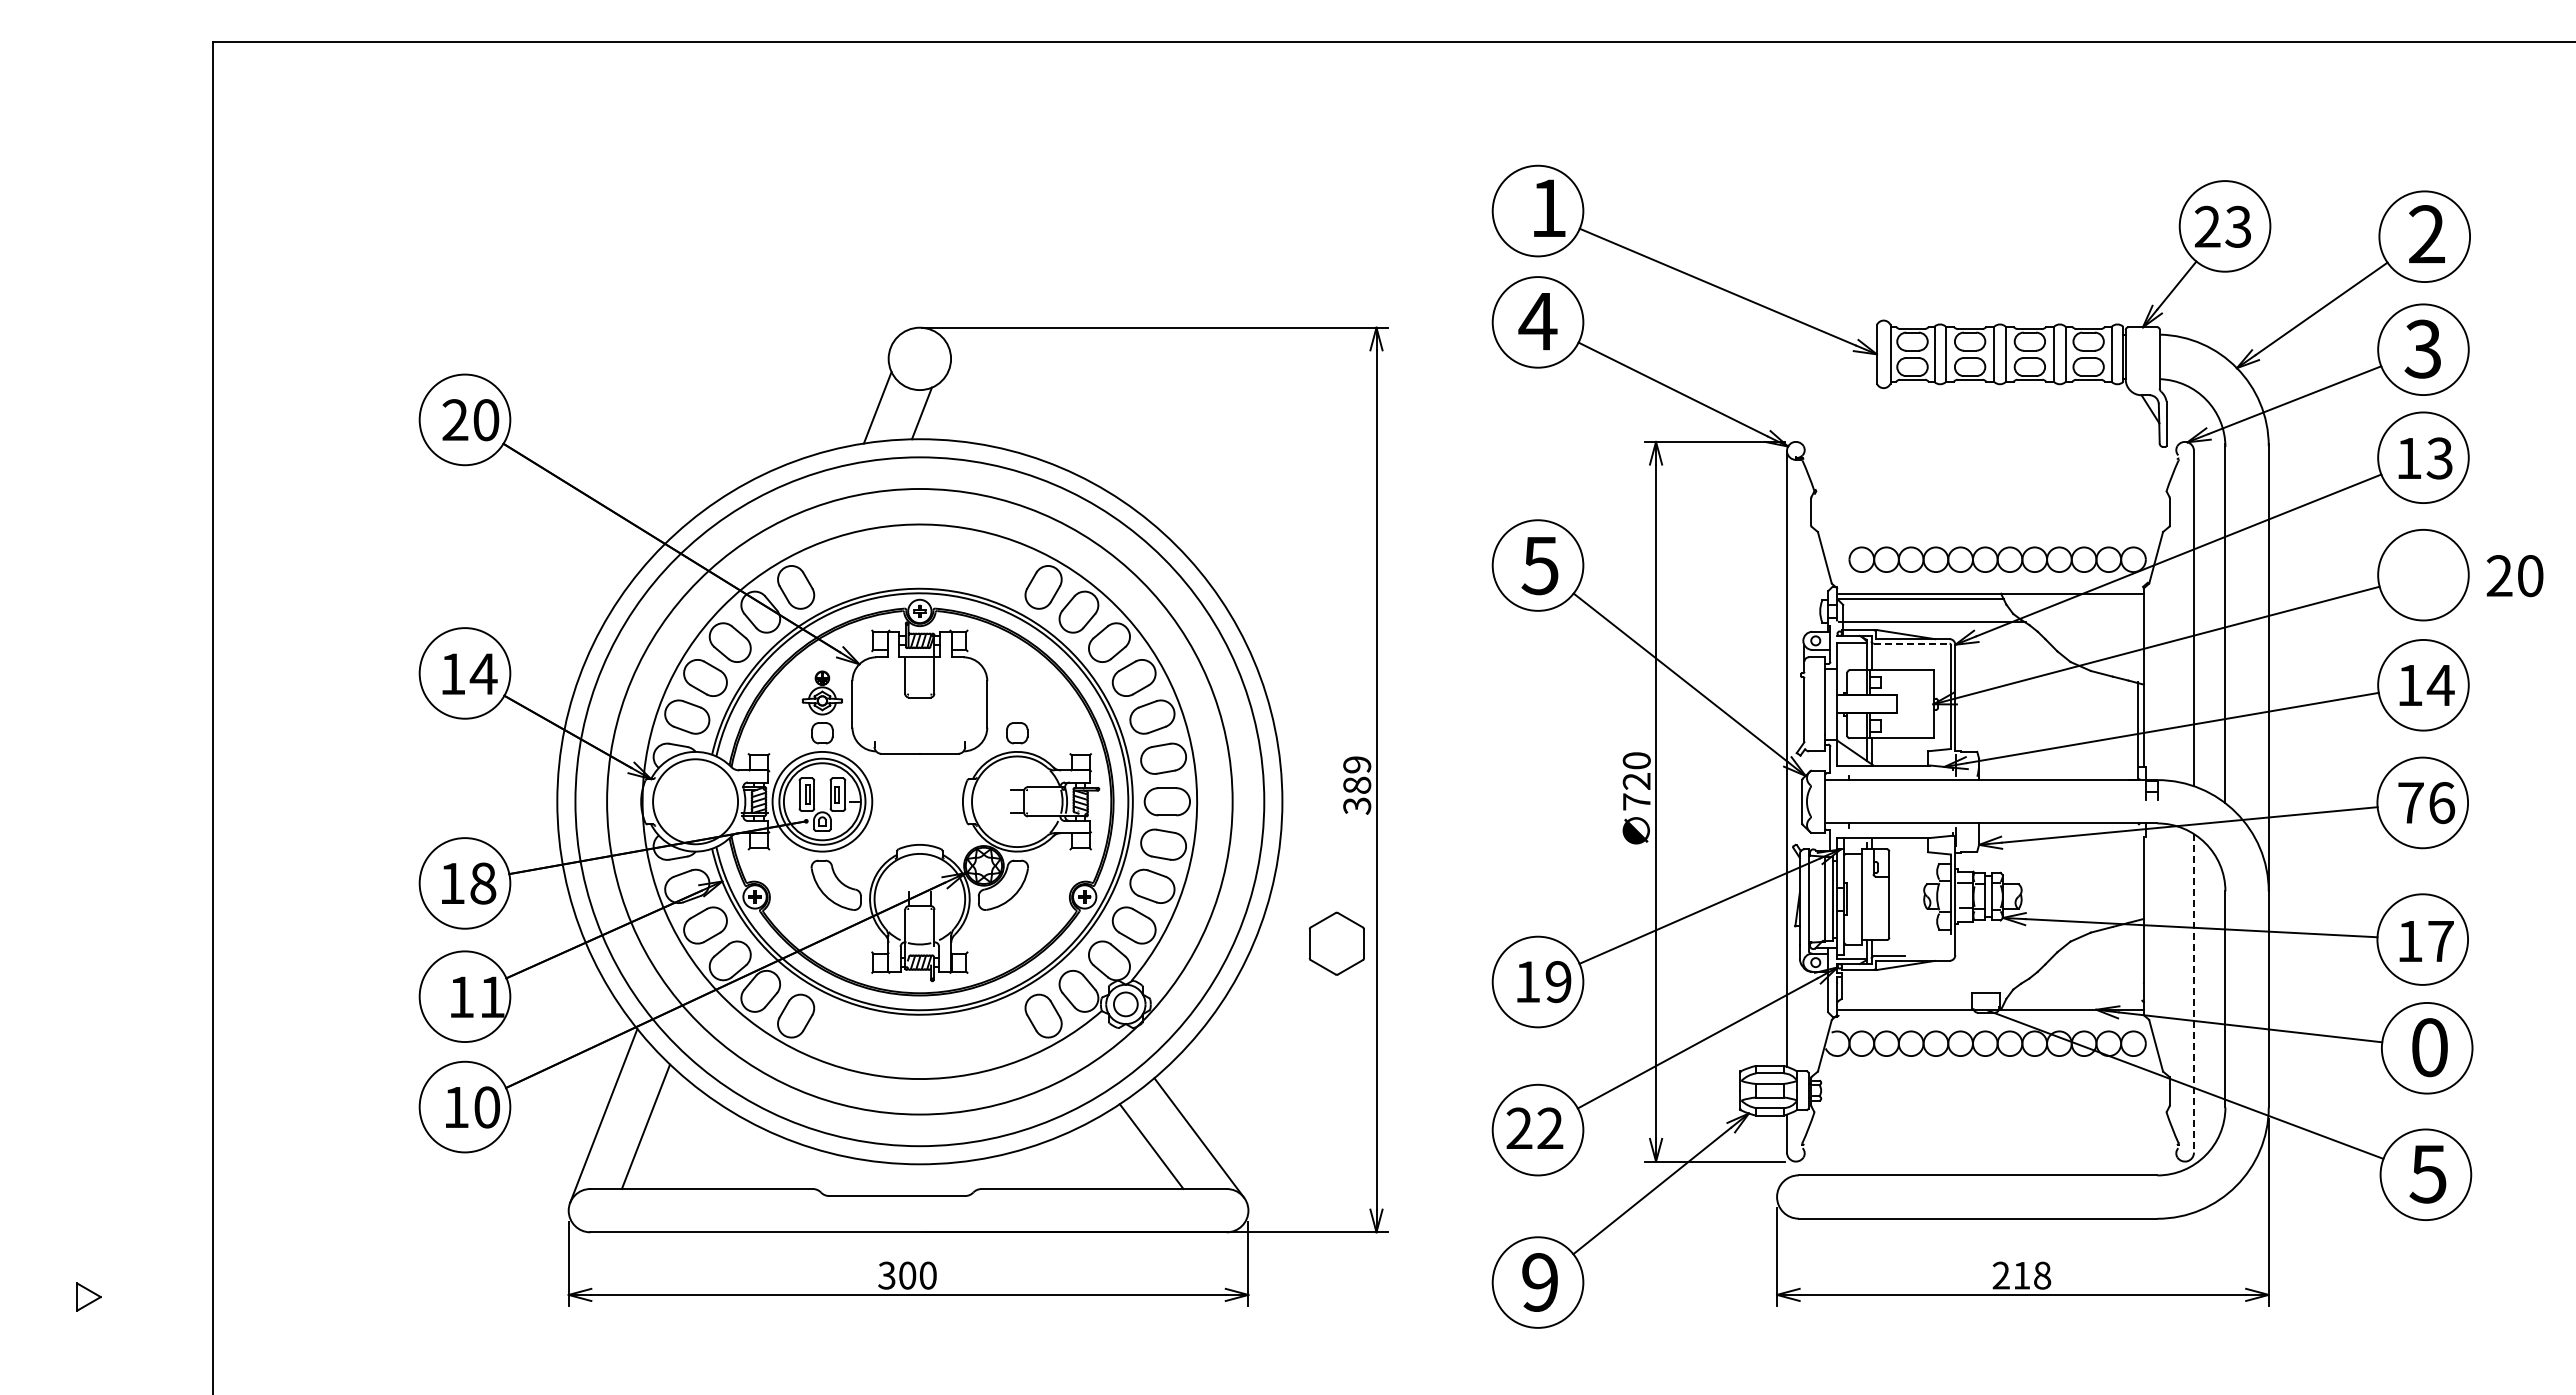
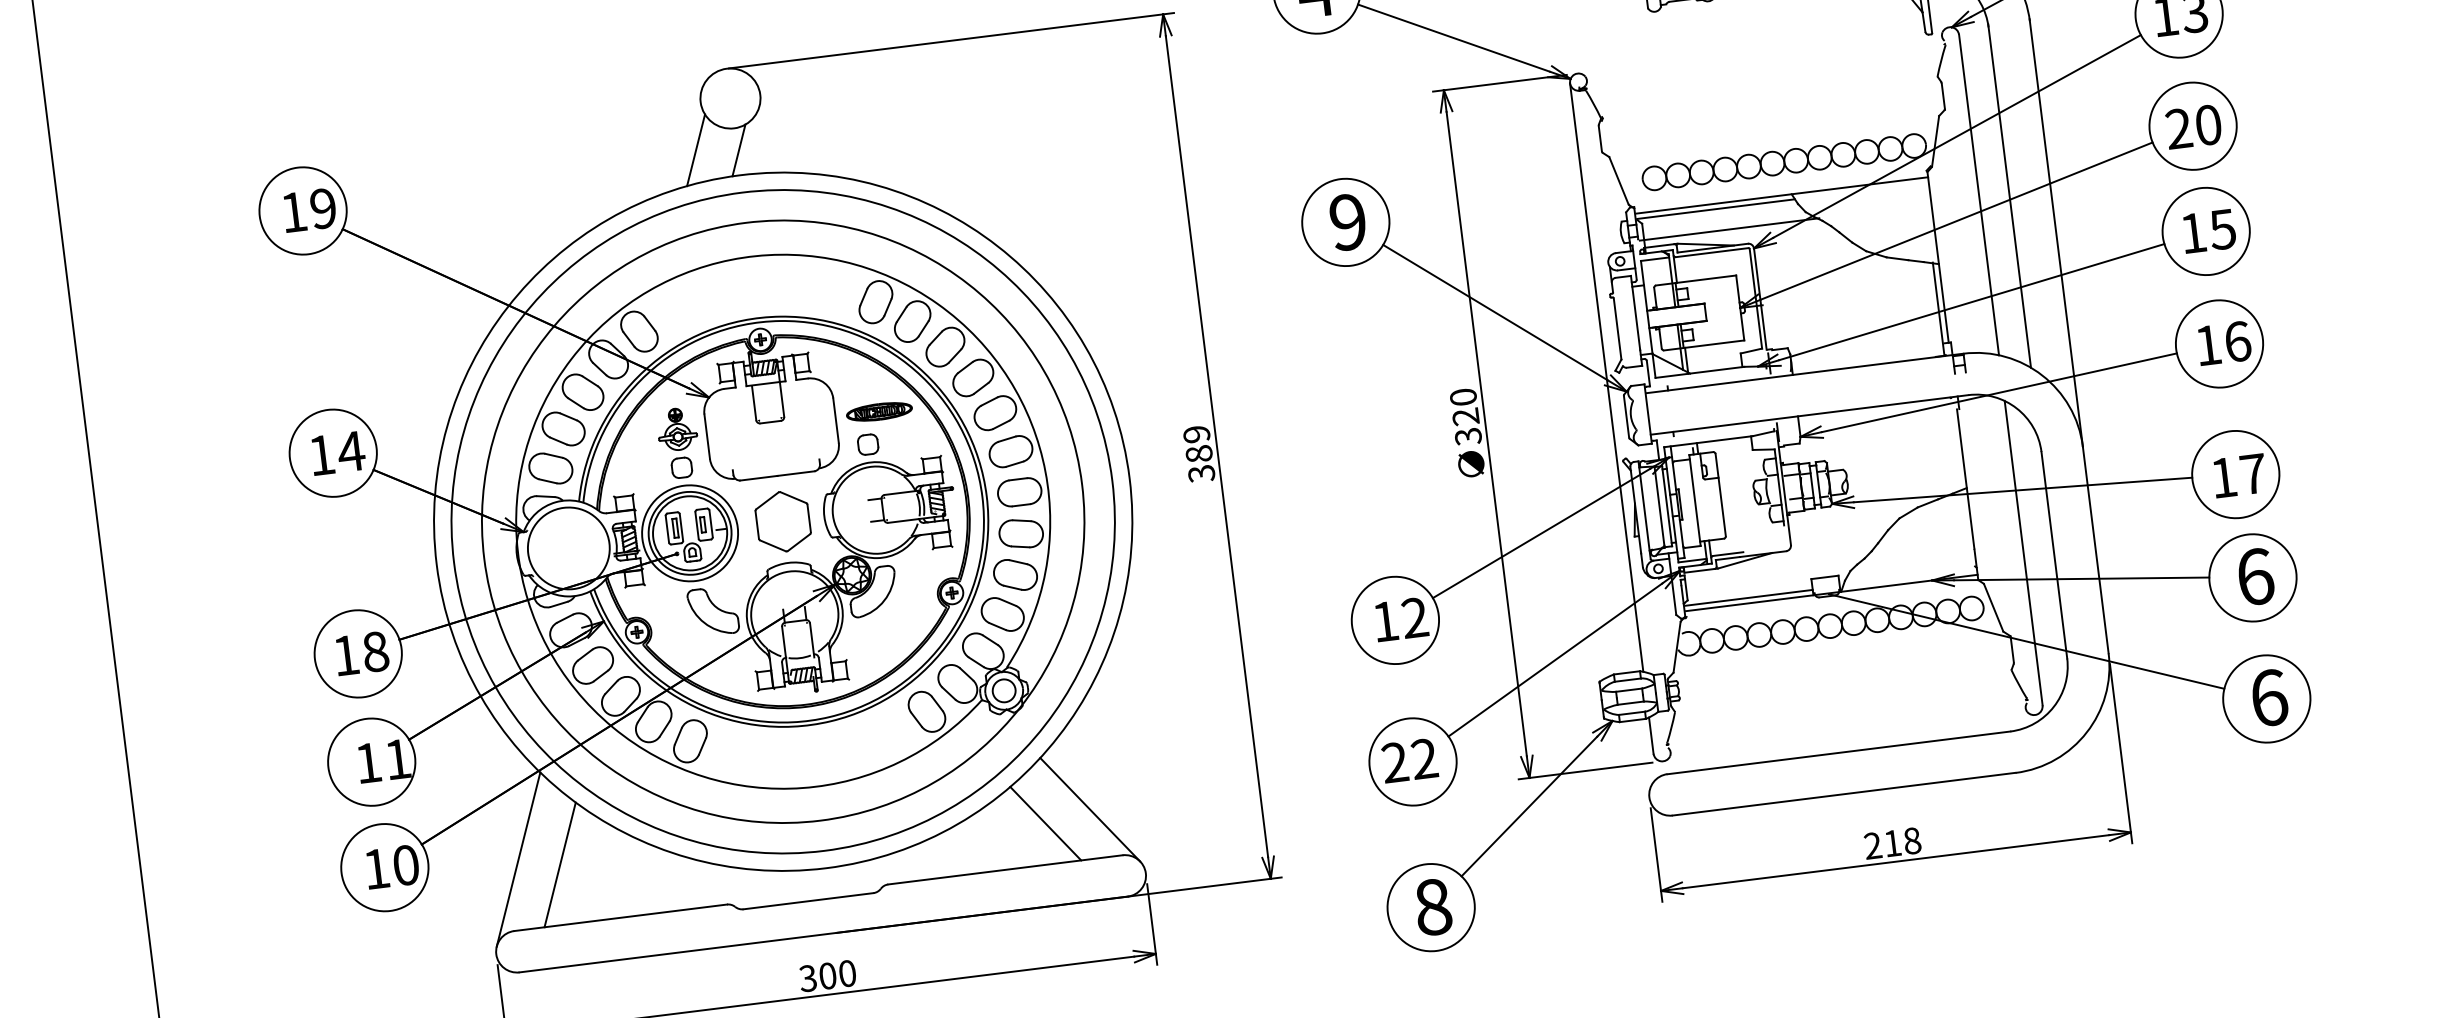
text: (470, 420) -> (308, 210), 20 -> 19
text: (1539, 565) -> (1347, 222), 5 -> 9
text: (2514, 576) -> (2193, 127), moved
line: (1911, 643) -> (1711, 252), dashed -> solid
text: (2440, 685) -> (2222, 229), 14 -> 15
part: (1032, 700) -> (878, 411), added
text: (1636, 801) -> (1468, 436), 720 -> 320
text: (2410, 802) -> (2207, 345), 76 -> 16
part: (1336, 943) -> (782, 521), moved
text: (1558, 982) -> (1415, 618), 19 -> 12
line: (2194, 993) -> (2024, 553), dashed -> solid
line: (1905, 1004) -> (1749, 598), added
text: (2430, 1047) -> (2256, 576), 0 -> 6
text: (2427, 1173) -> (2268, 697), 5 -> 6
text: (1540, 1282) -> (1433, 907), 9 -> 8

